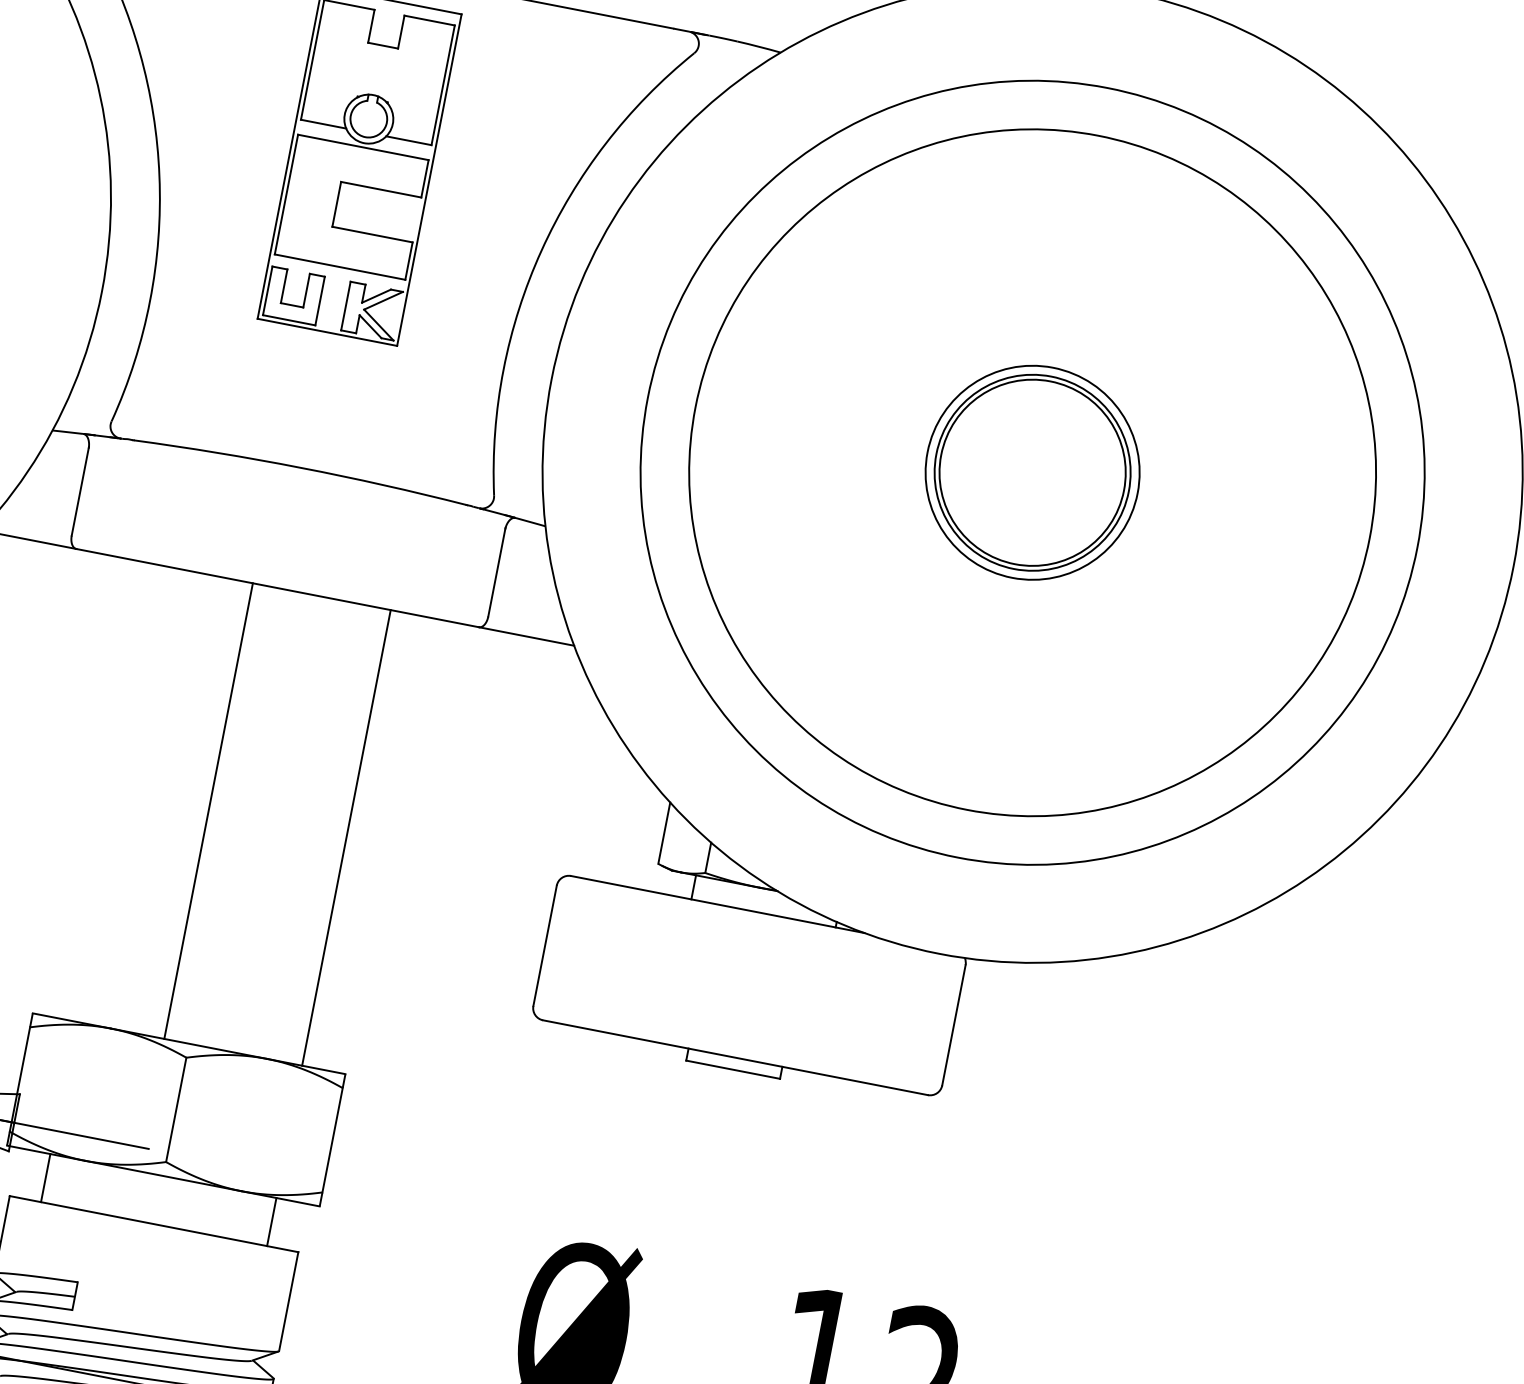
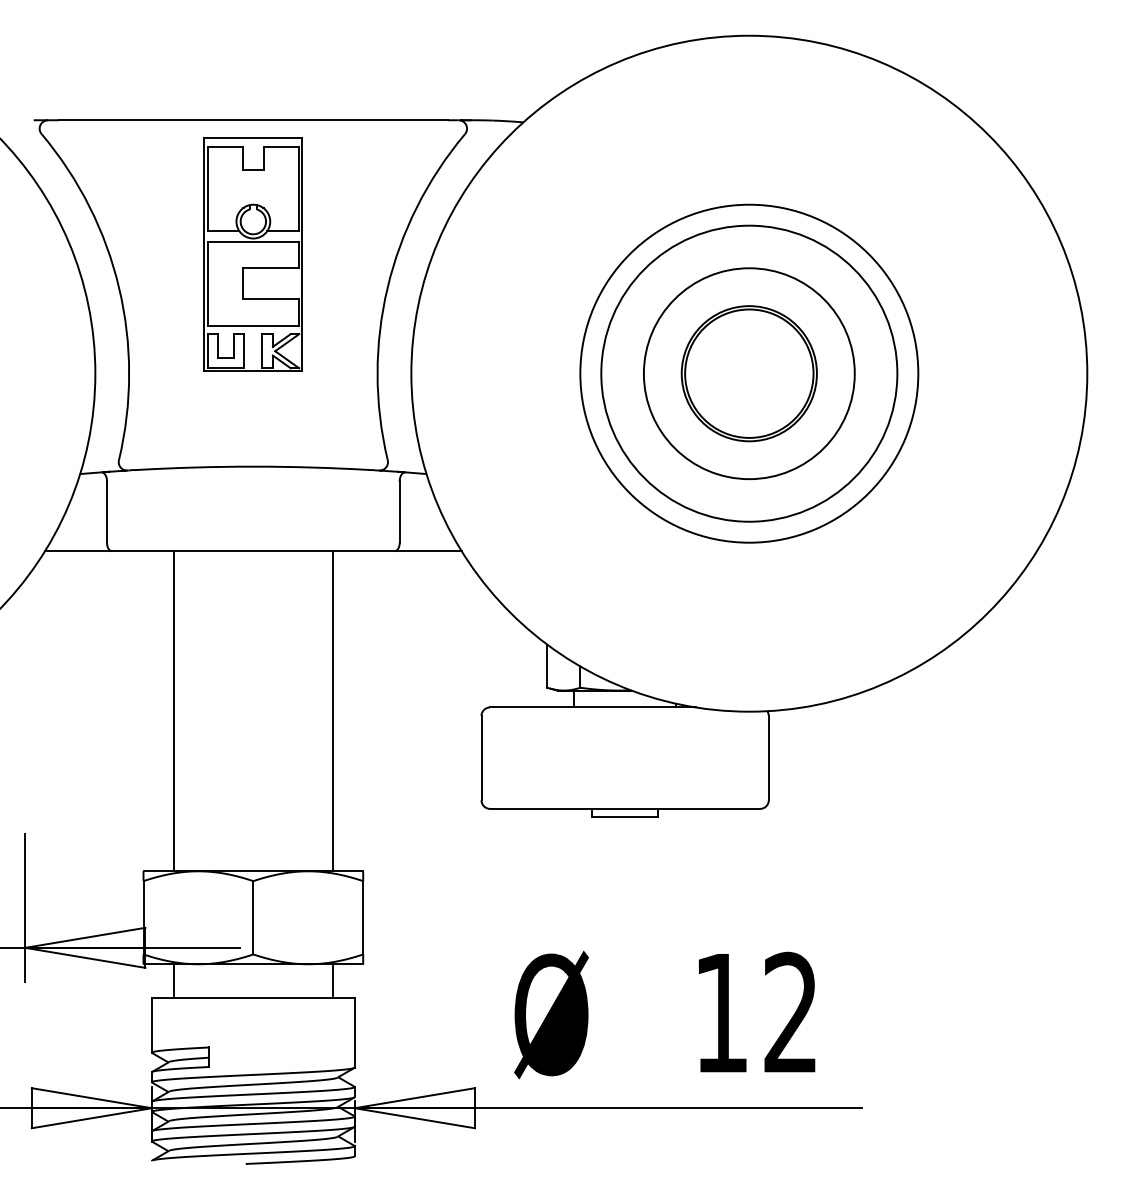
circle: (1031, 472) -> (748, 373), size x1.43
circle: (1032, 472) -> (749, 373), size x0.62
circle: (1032, 472) -> (749, 373), size x0.62
line: (207, 811) -> (173, 711), moved

